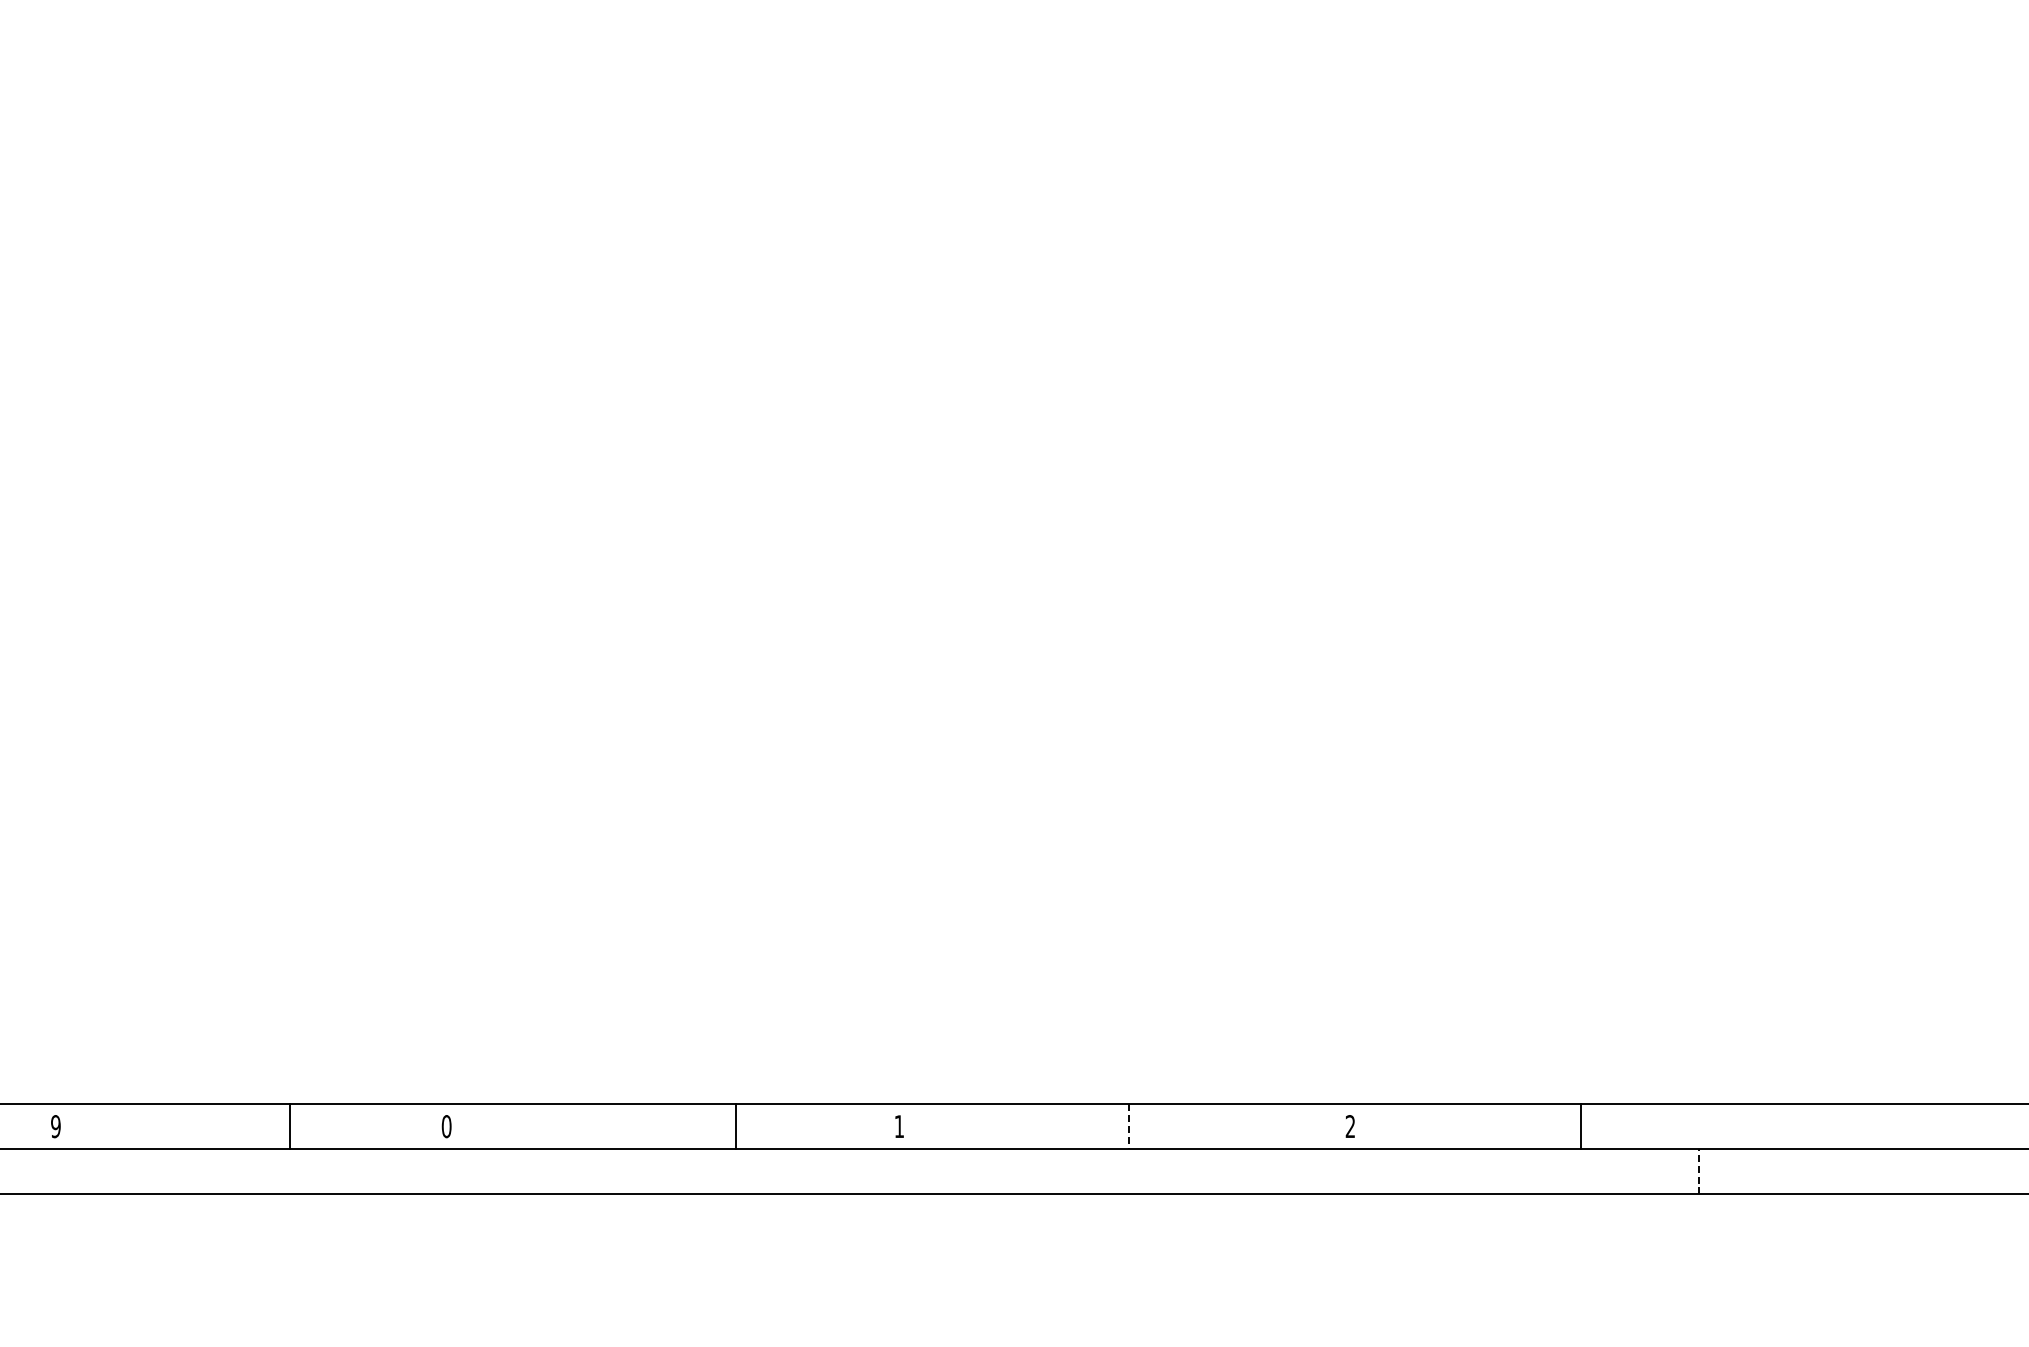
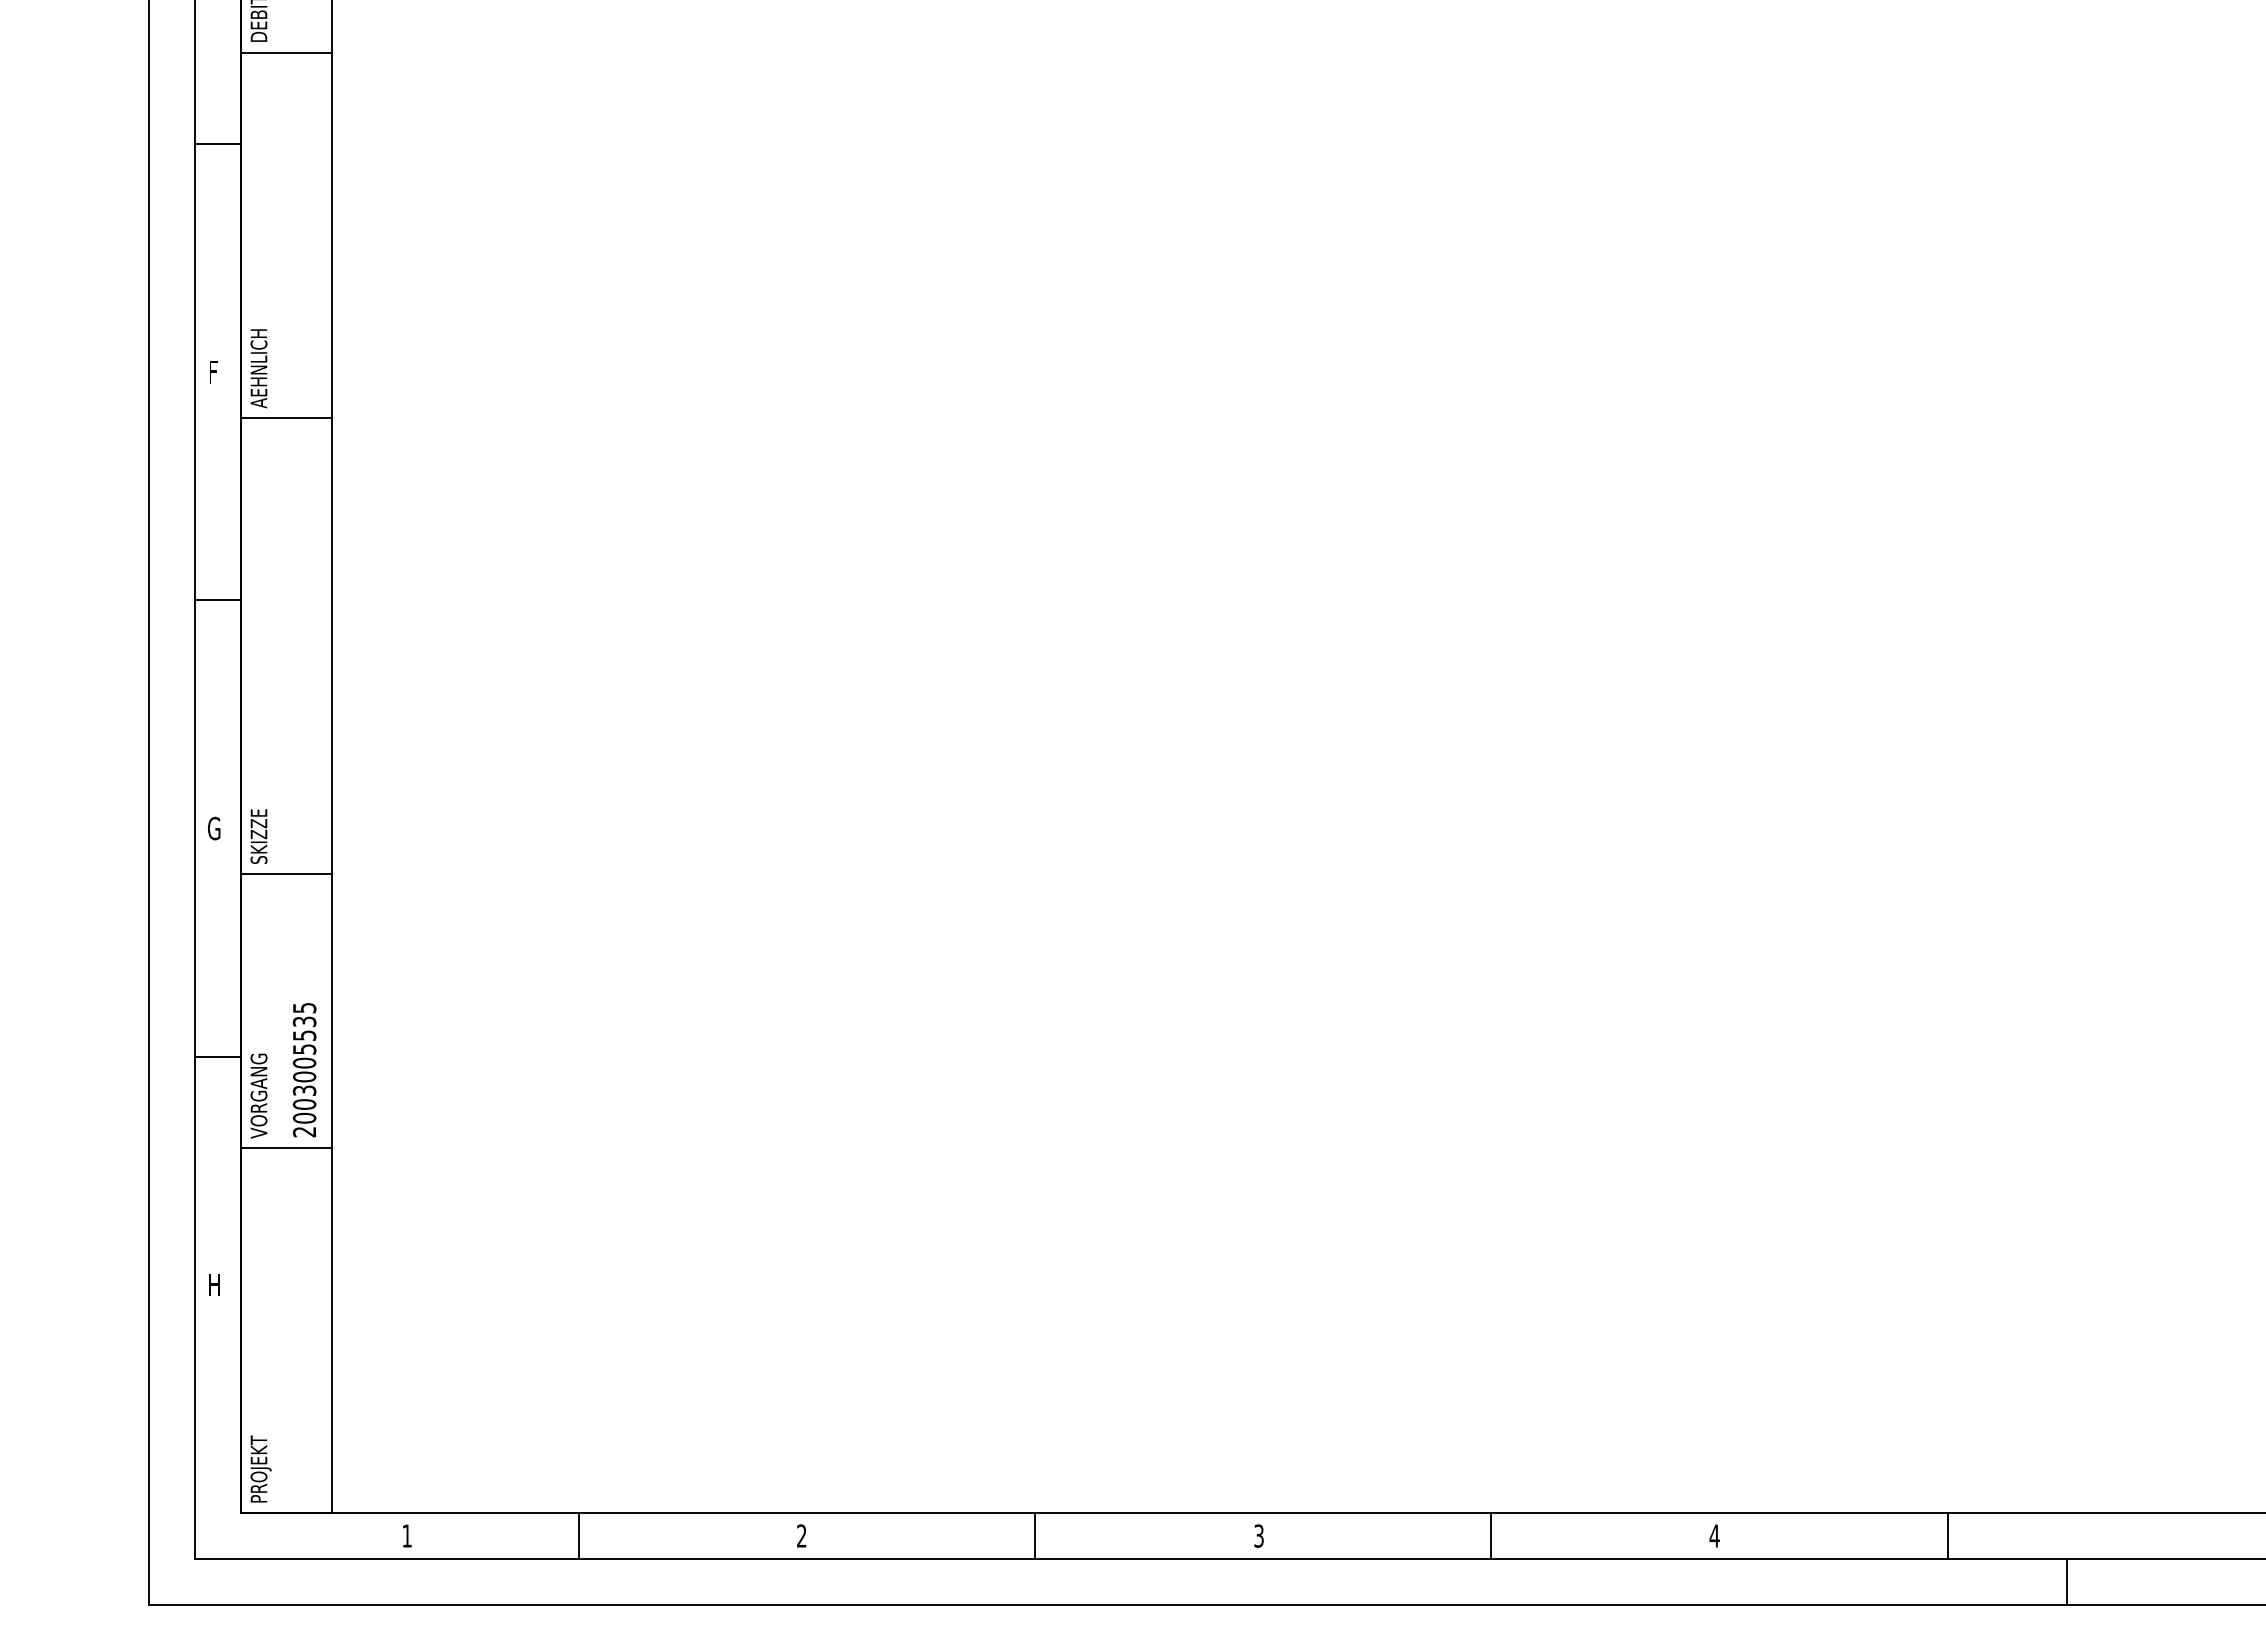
text: (55, 1126) -> (406, 1535), 9 -> 1
line: (289, 1126) -> (578, 1535), moved
text: (446, 1126) -> (801, 1535), 0 -> 2
line: (735, 1126) -> (1034, 1535), moved
text: (898, 1126) -> (1258, 1535), 1 -> 3
text: (1350, 1126) -> (1714, 1535), 2 -> 4
line: (1129, 1127) -> (1491, 1536), dashed -> solid
line: (1698, 1171) -> (2066, 1581), dashed -> solid

